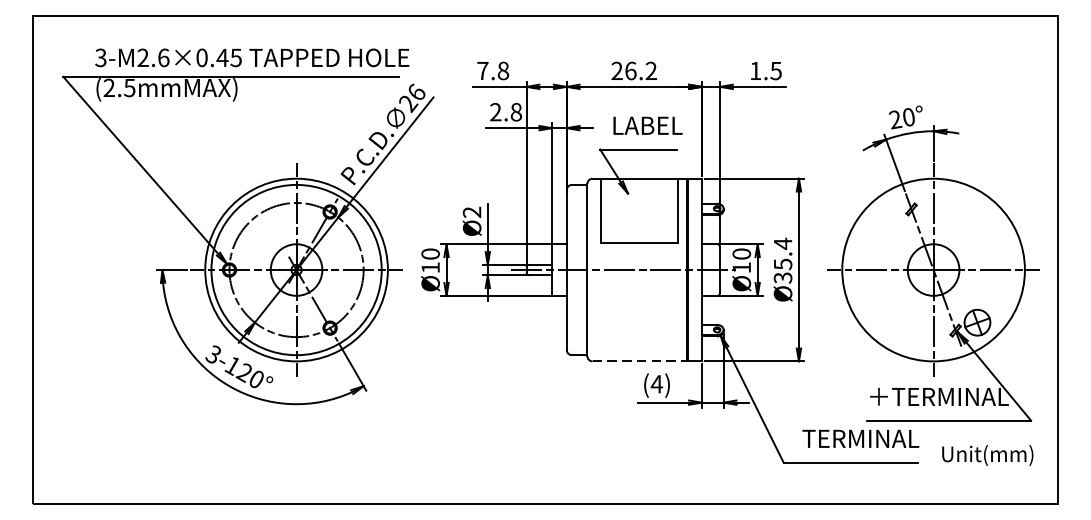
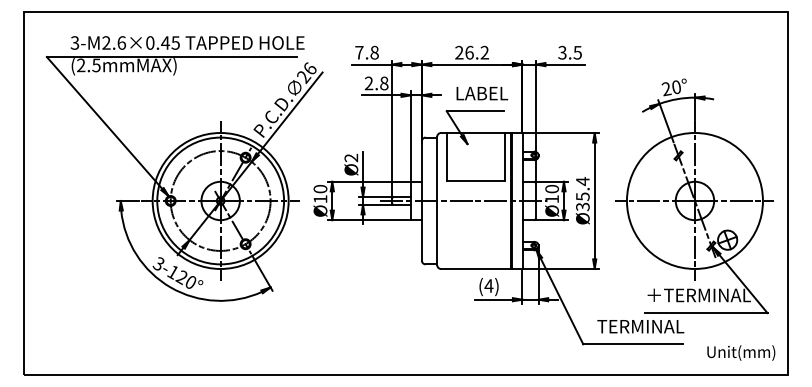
text: (755, 70) -> (562, 52), 1.5 -> 3.5
line: (640, 360) -> (476, 268), dashed -> solid
text: (988, 454) -> (741, 352), moved

